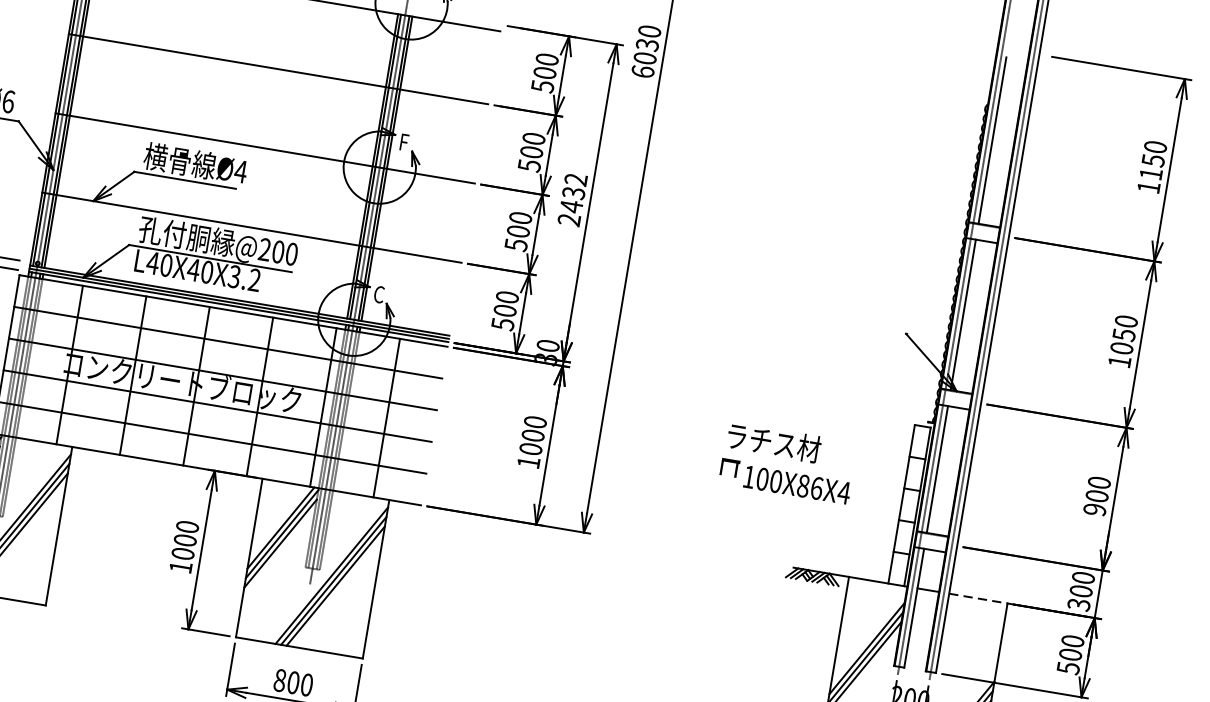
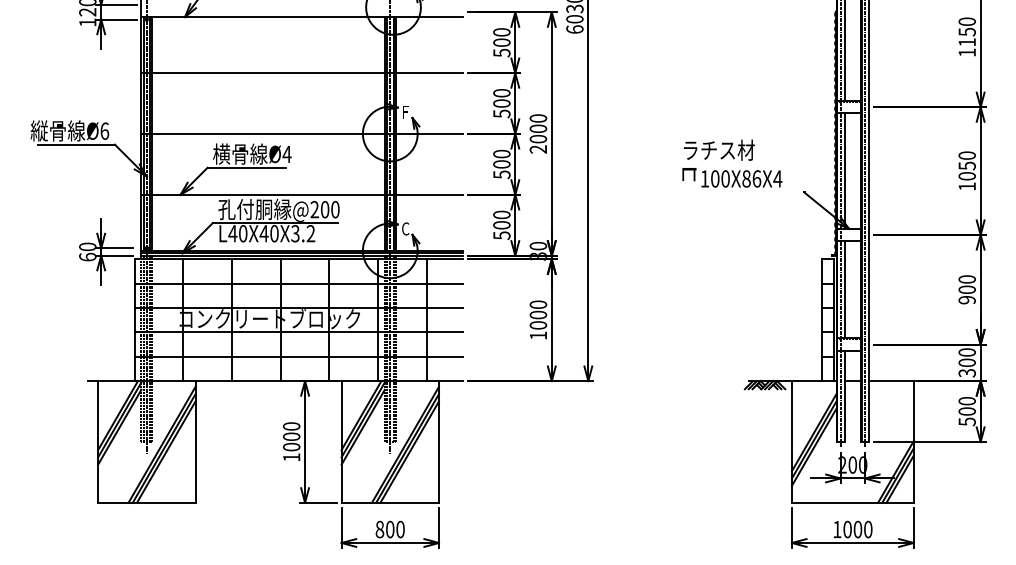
text: (573, 192) -> (538, 128), 2432 -> 2000
text: (788, 462) -> (732, 163), moved
line: (978, 599) -> (891, 381), dashed -> solid

